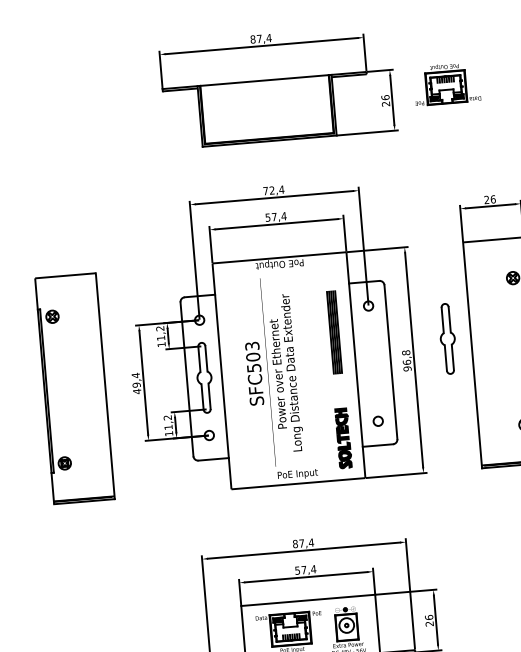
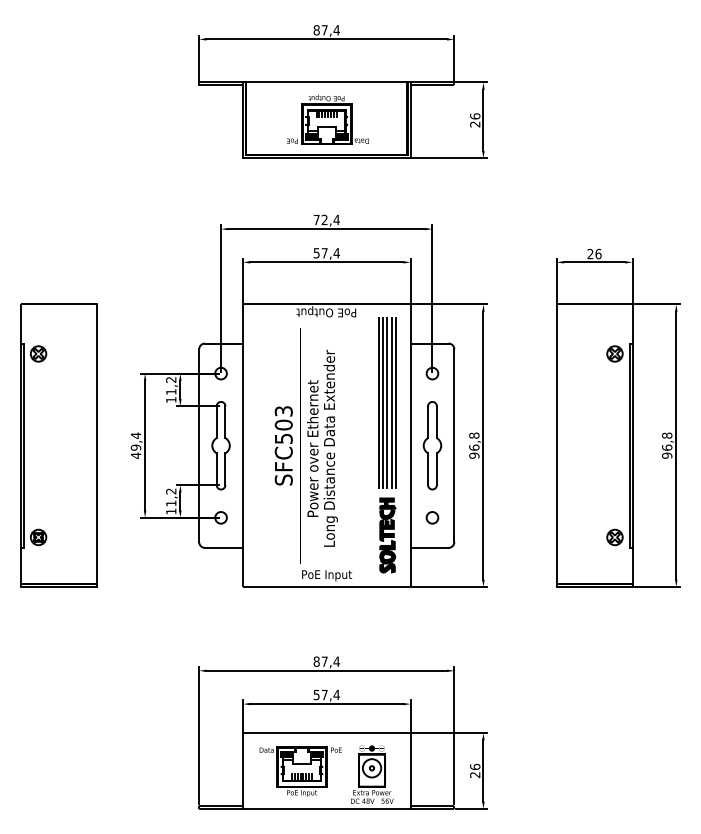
part: (446, 83) -> (327, 119), moved
part: (334, 332) -> (387, 402), size x1.67
part: (447, 338) -> (432, 445), moved

